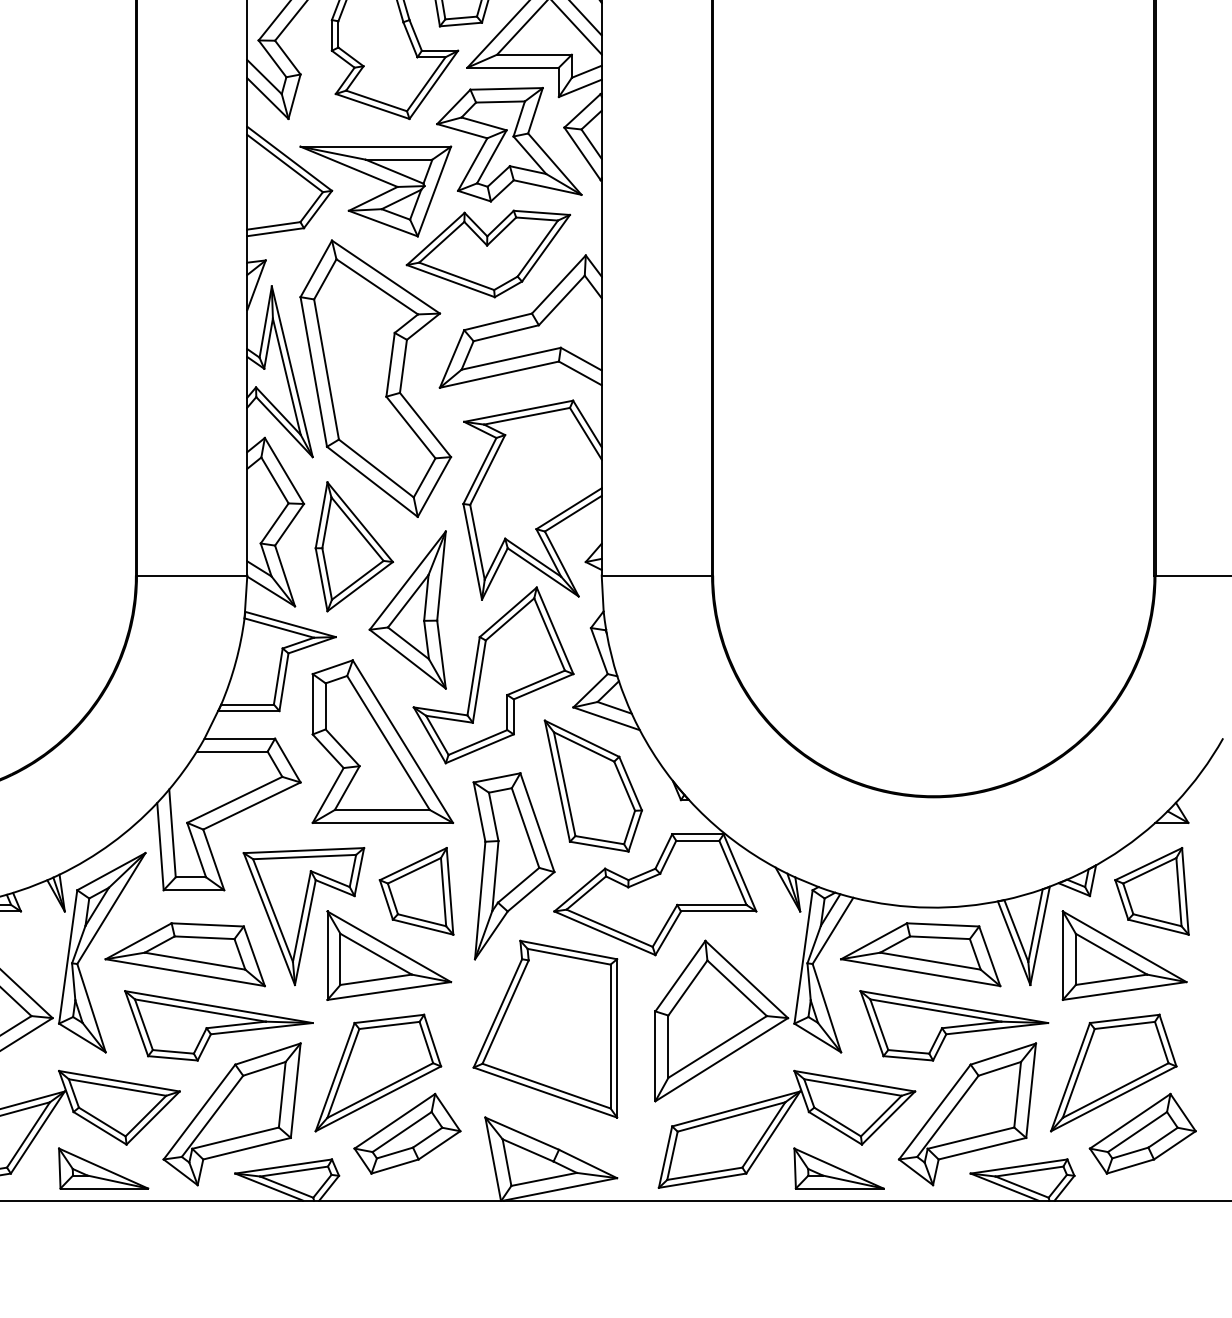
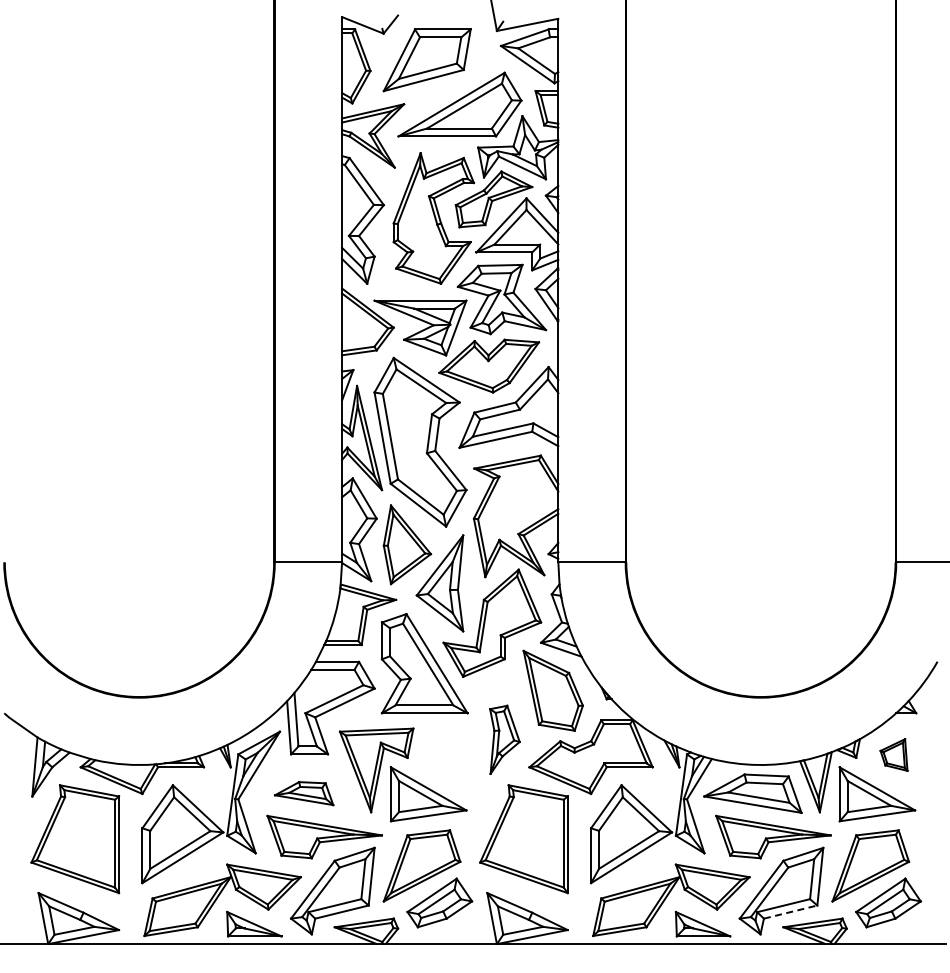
part: (513, 865) -> (504, 739), size x0.6
part: (416, 890) -> (445, 754), removed
part: (1151, 890) -> (893, 754), size x0.6
part: (184, 954) -> (303, 793), size x0.6
line: (982, 1149) -> (790, 912), solid -> dashed

